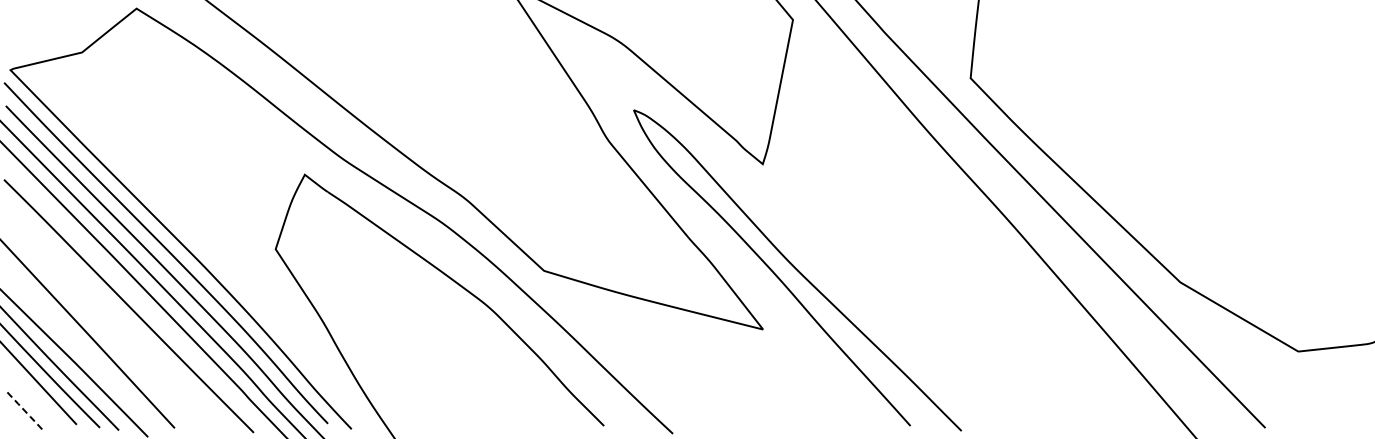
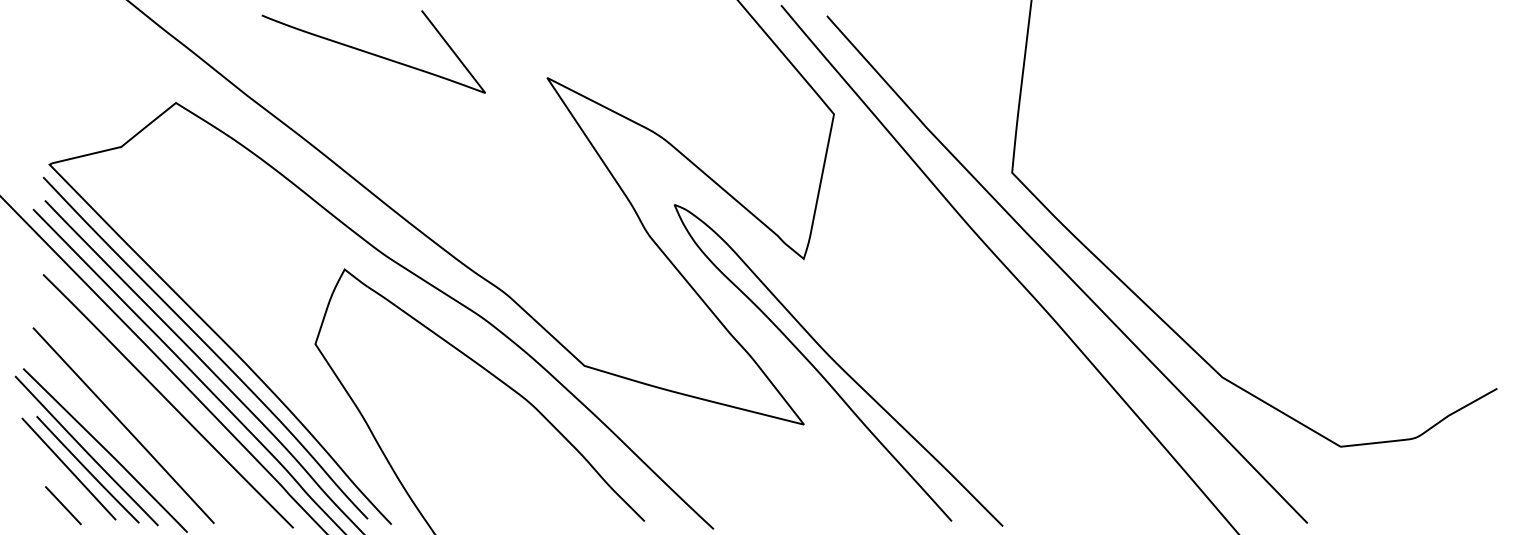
line: (24, 410) -> (63, 505), dashed -> solid

